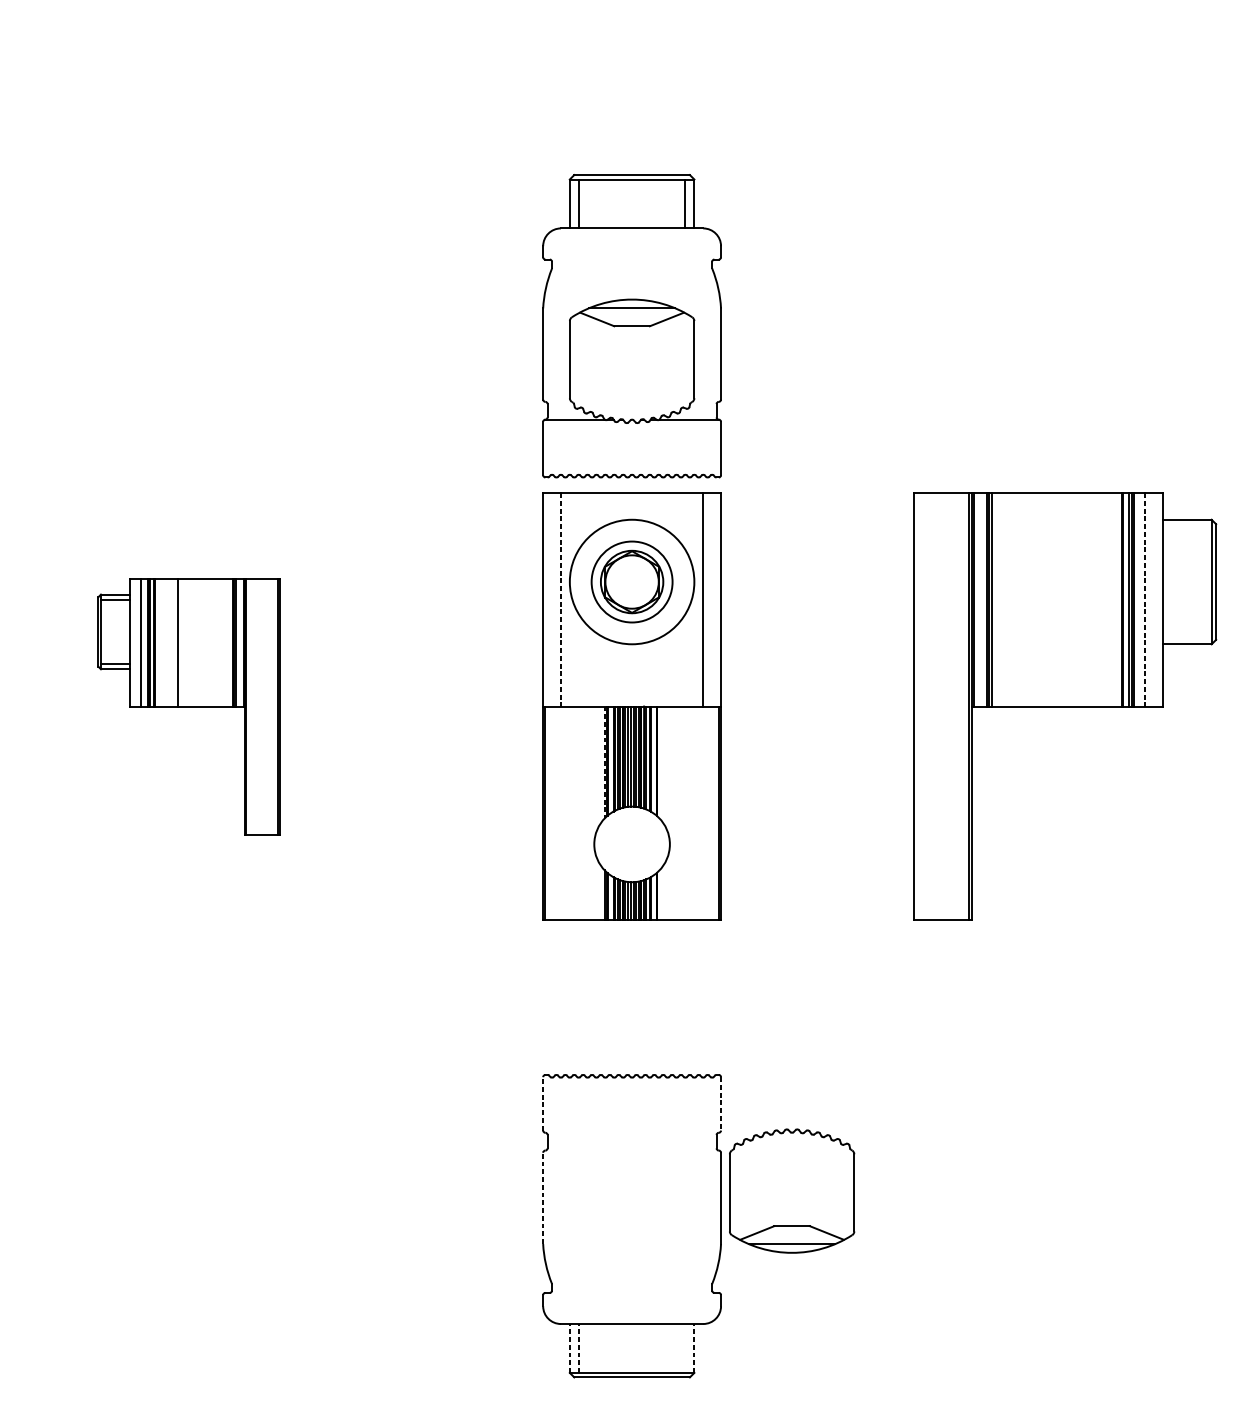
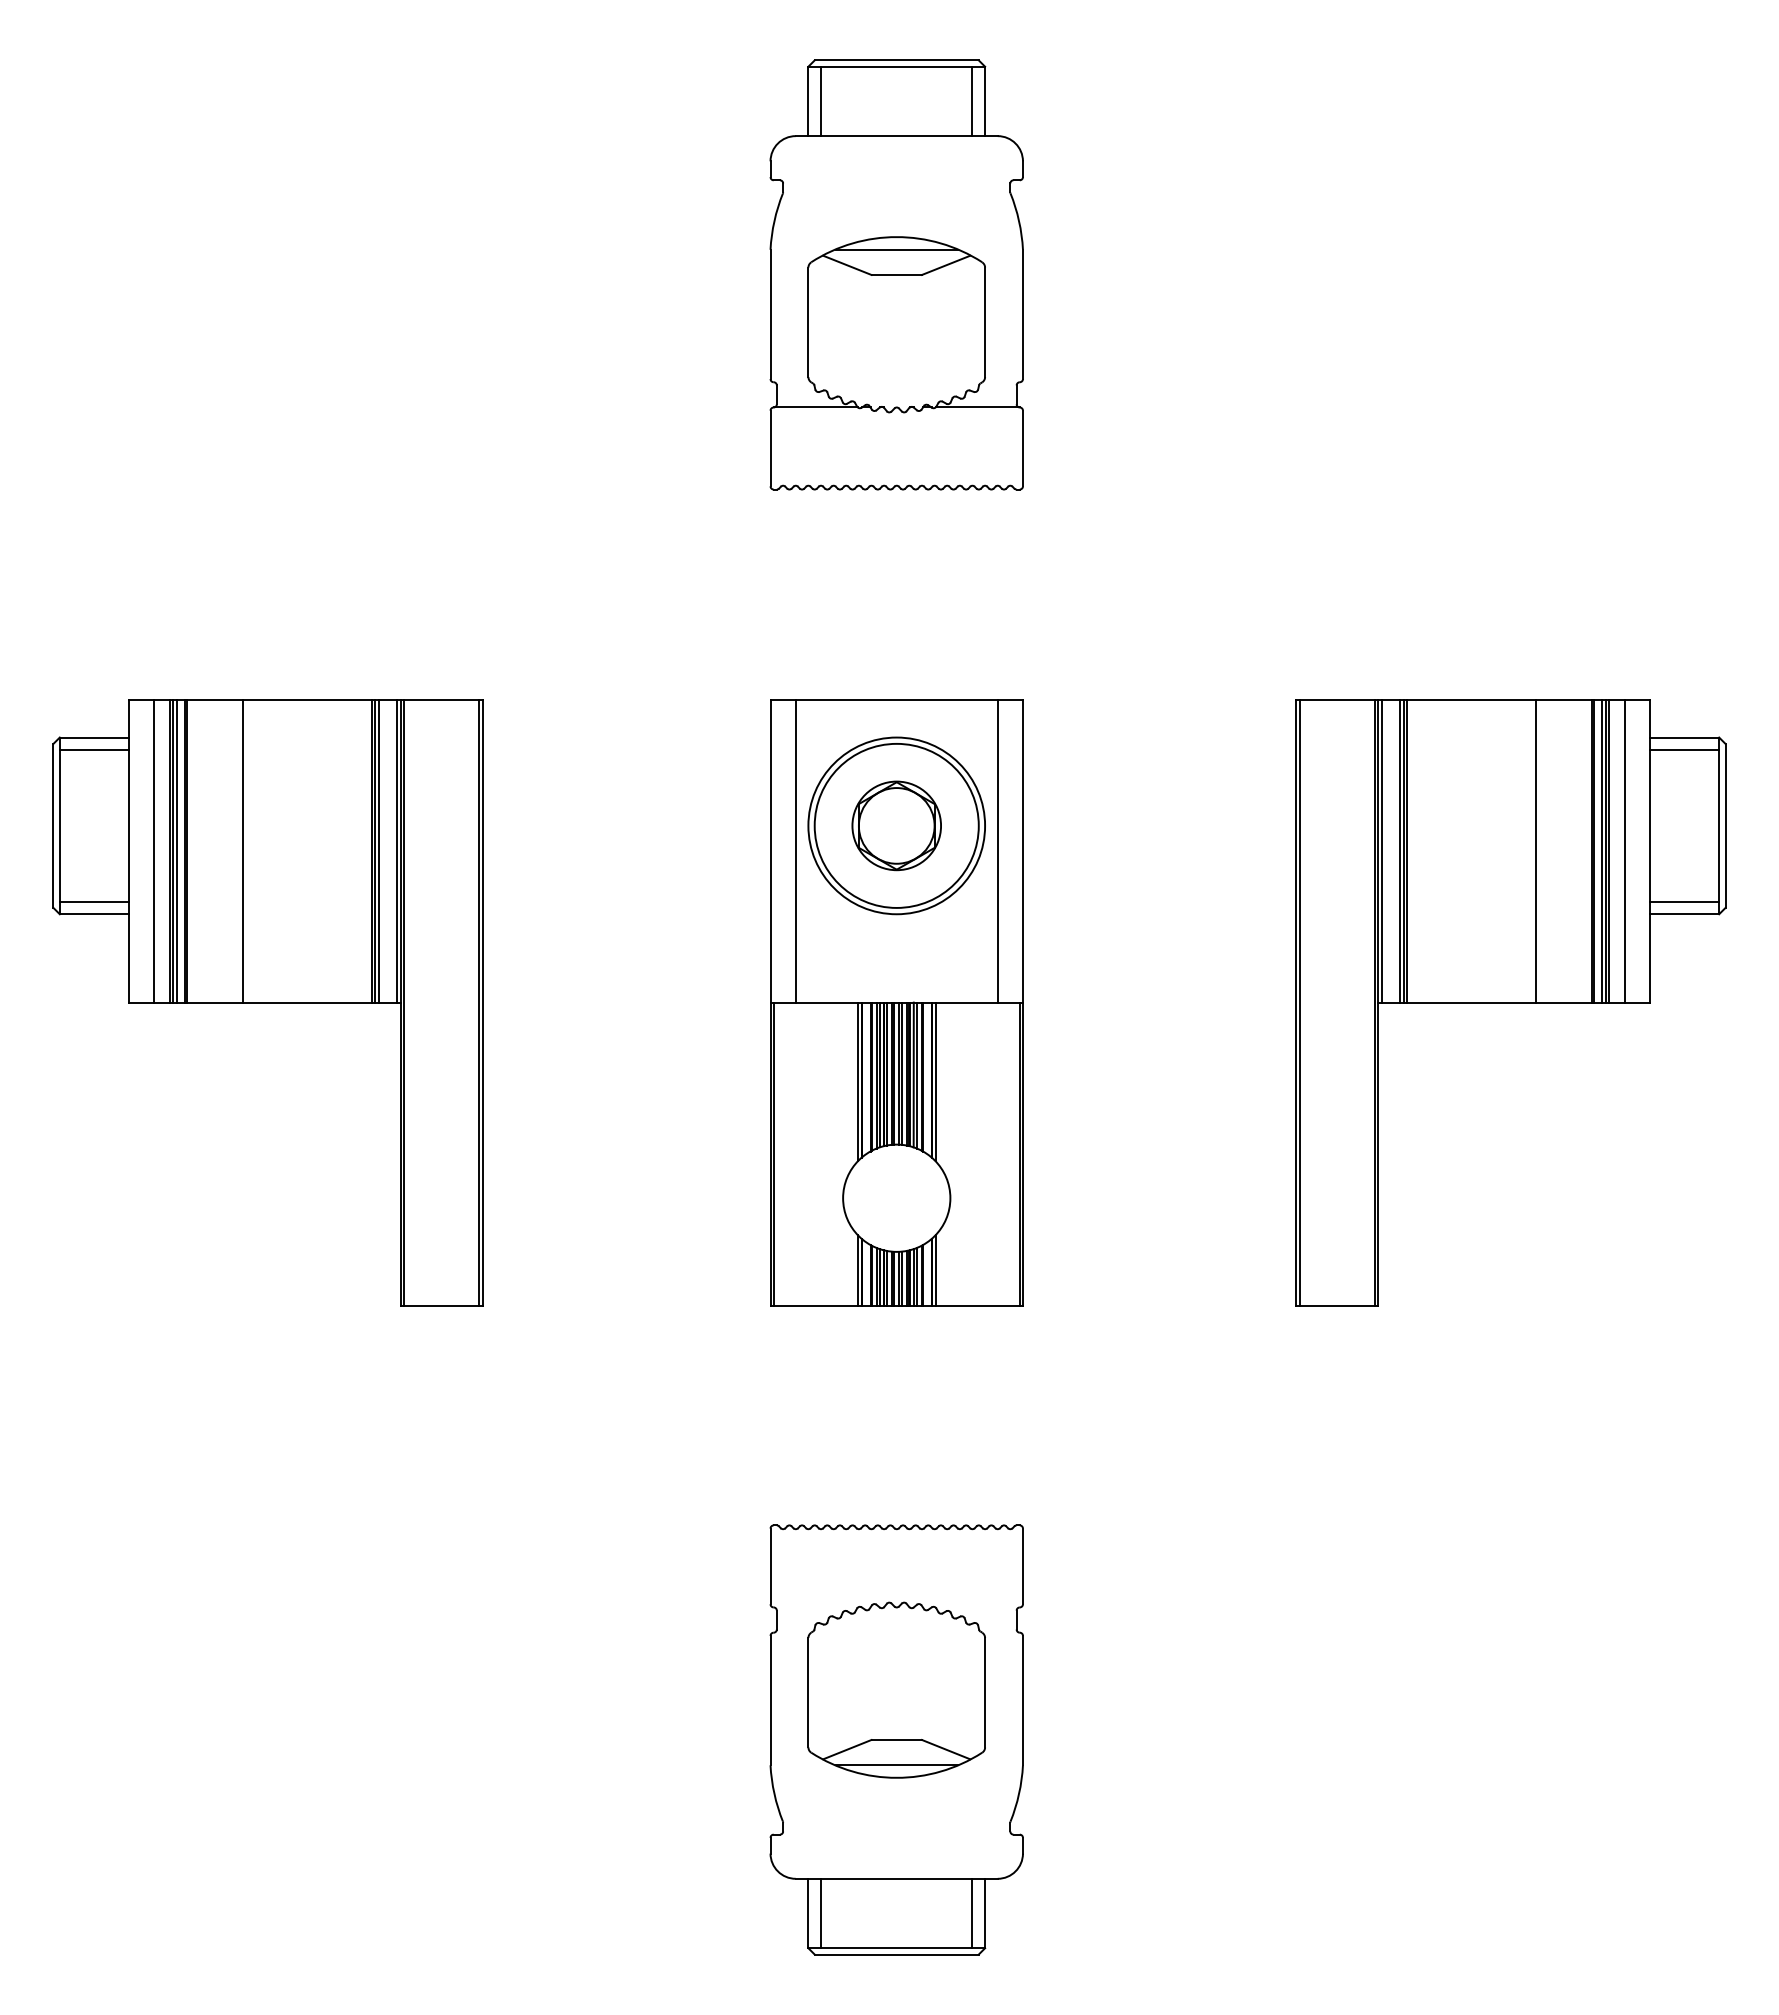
part: (631, 325) -> (896, 274), moved
line: (1187, 528) -> (1684, 750), added
circle: (631, 581) -> (896, 825), size x1.43
line: (1082, 599) -> (1536, 850), added
line: (560, 600) -> (795, 851), dashed -> solid
line: (1144, 600) -> (1624, 851), dashed -> solid
line: (1187, 635) -> (1684, 901), added
part: (188, 706) -> (267, 1002), size x1.67
line: (915, 706) -> (1299, 1002), added
line: (604, 762) -> (857, 1082), dashed -> solid
line: (659, 762) -> (935, 1081), added
line: (659, 895) -> (935, 1270), added
line: (543, 1103) -> (770, 1566), dashed -> solid
line: (720, 1103) -> (1022, 1566), dashed -> solid
part: (791, 1190) -> (896, 1689), moved
line: (543, 1198) -> (770, 1700), dashed -> solid
line: (569, 1348) -> (808, 1913), dashed -> solid
line: (579, 1348) -> (821, 1913), dashed -> solid
line: (685, 1348) -> (972, 1913), added
line: (694, 1348) -> (985, 1913), dashed -> solid

